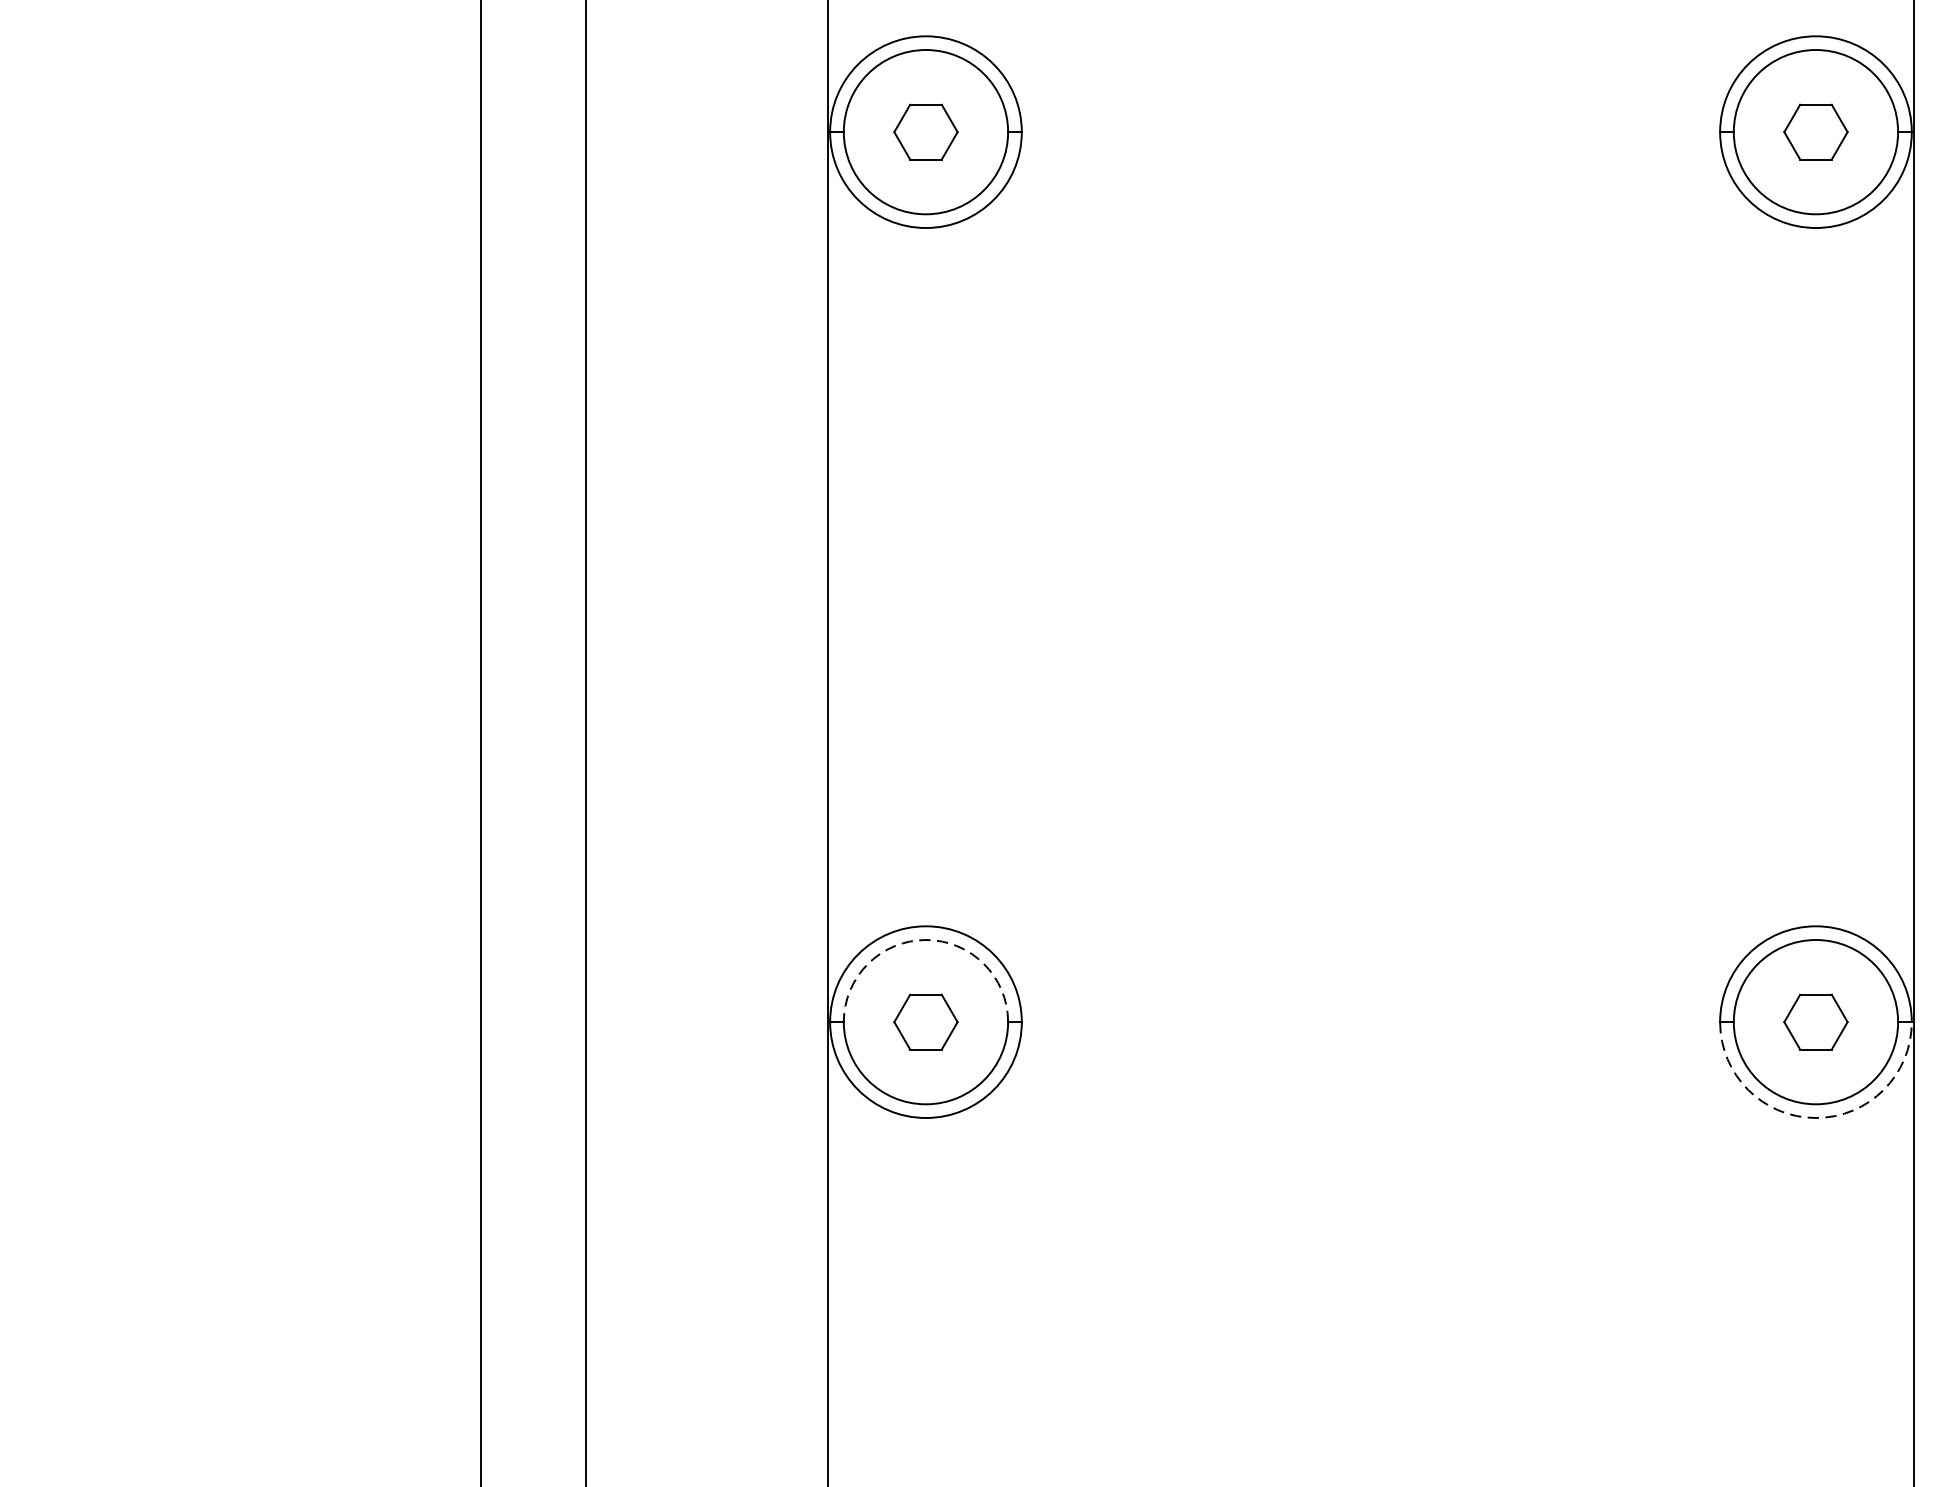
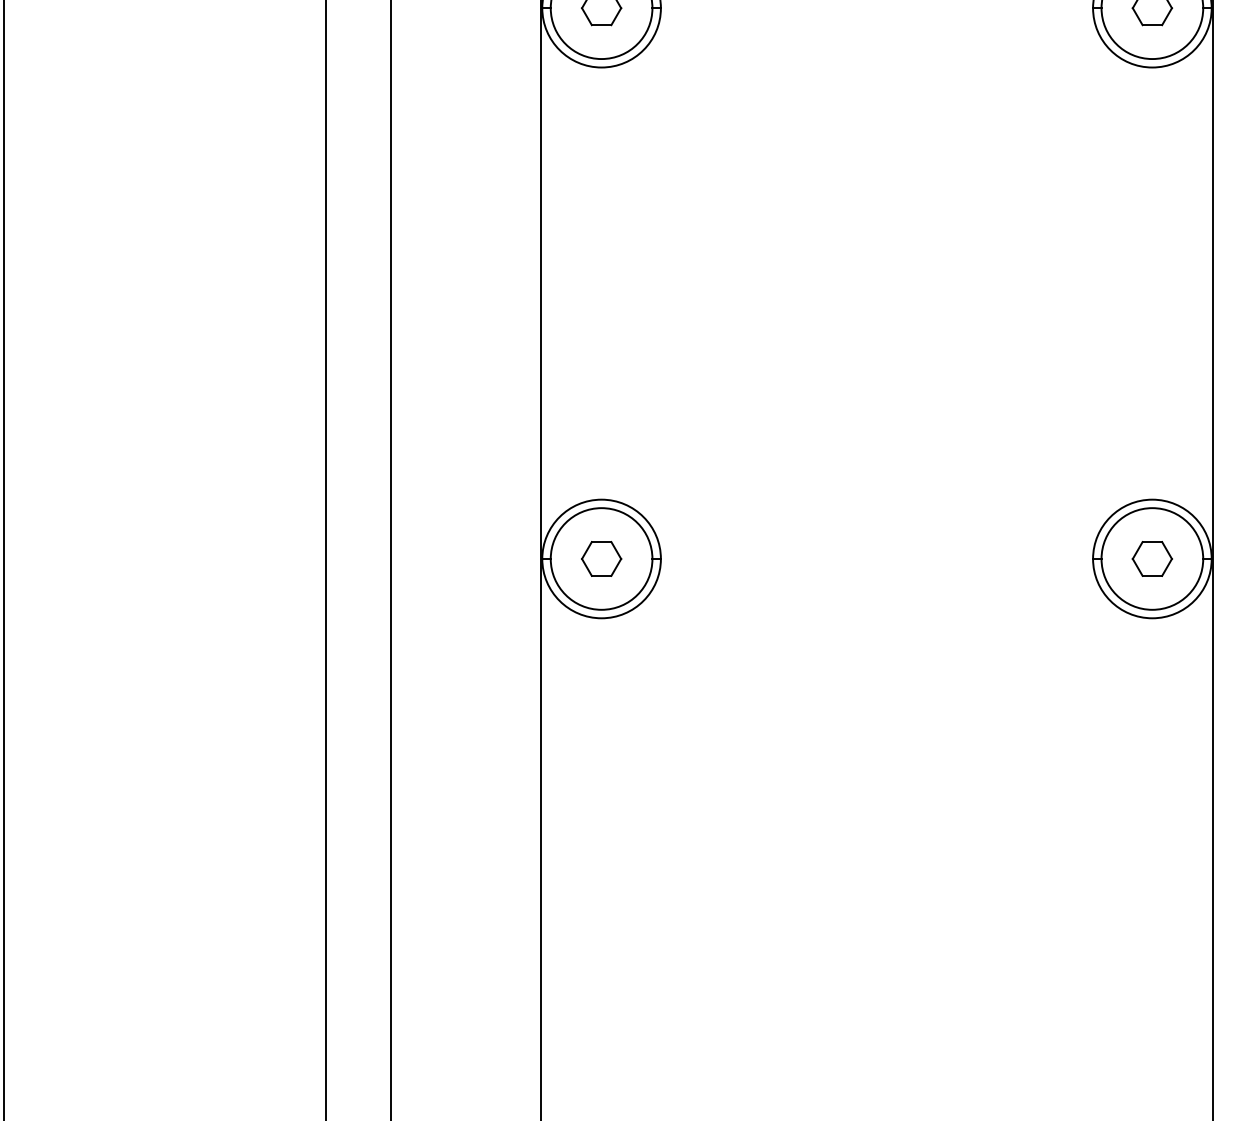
arc: (925, 940) -> (601, 508), dashed -> solid
arc: (1816, 1118) -> (1152, 618), dashed -> solid

